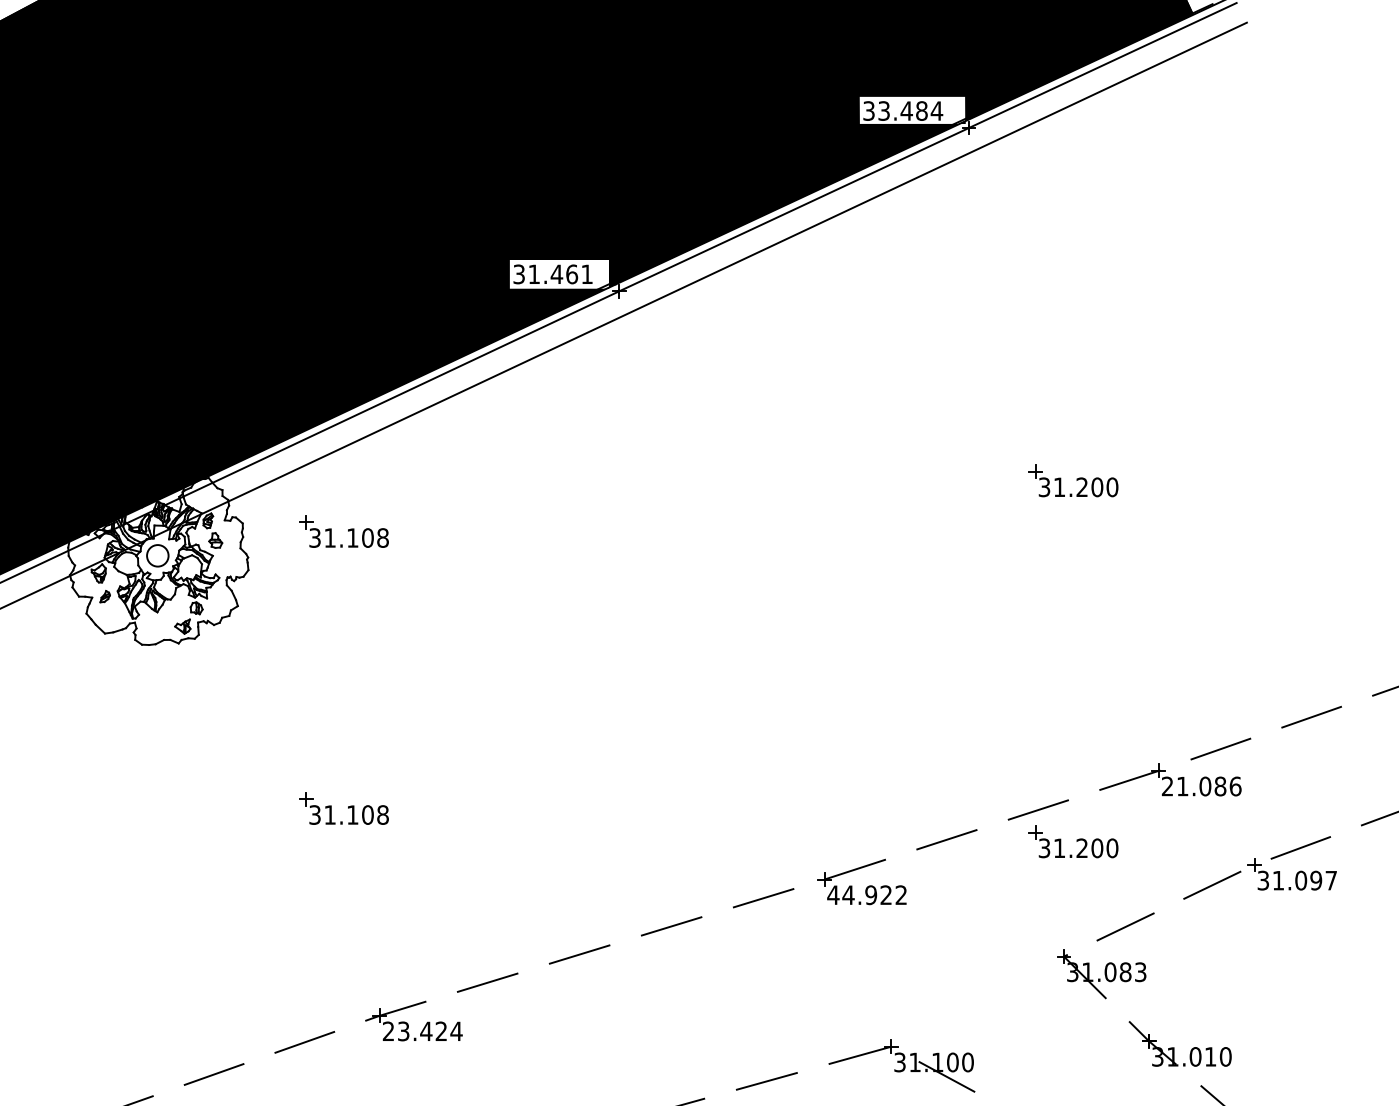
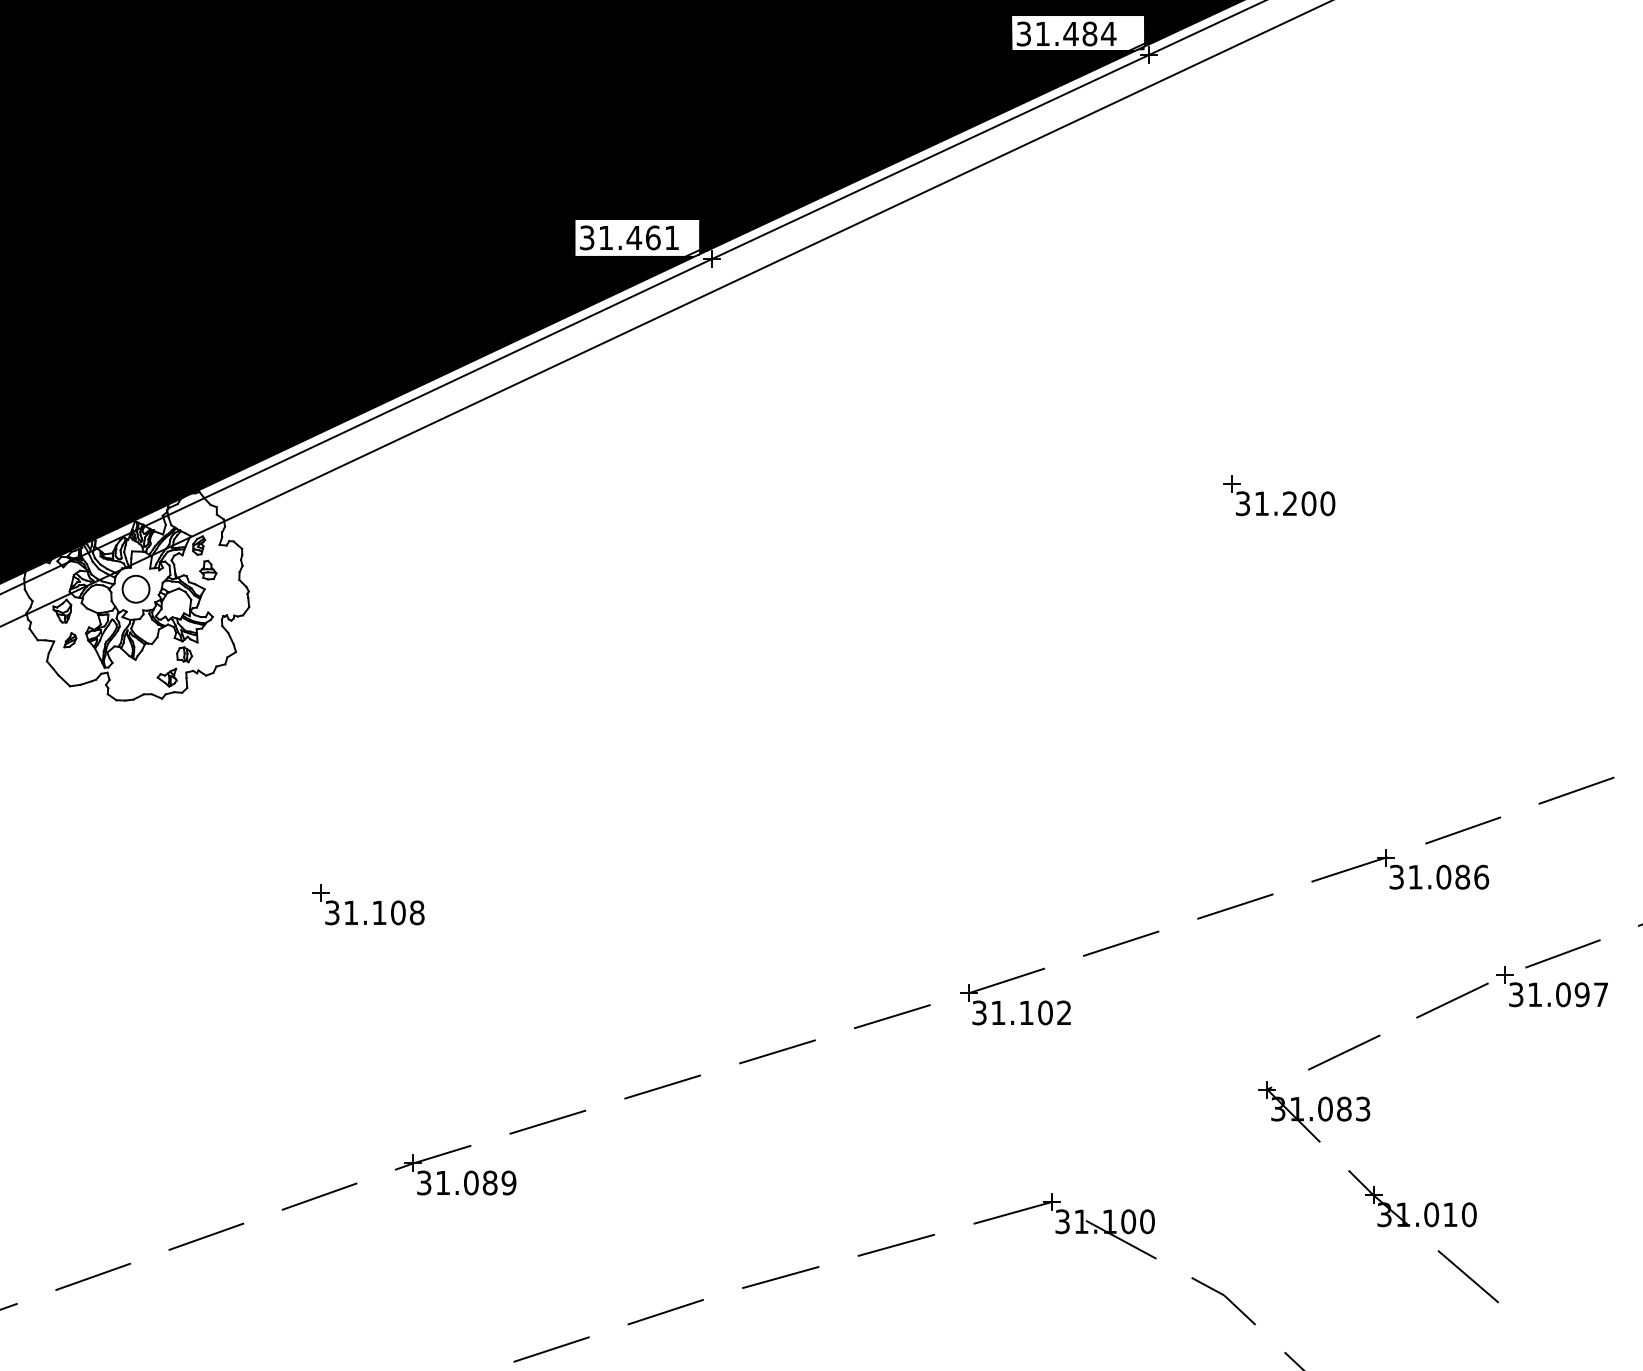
text: (883, 110) -> (1042, 33), 33.484 -> 31.484
part: (343, 531) -> (367, 558), removed
text: (1167, 786) -> (1396, 877), 21.086 -> 31.086
part: (1073, 841) -> (1279, 945), removed
text: (859, 895) -> (1012, 1013), 44.922 -> 31.102
text: (422, 1031) -> (466, 1183), 23.424 -> 31.089

